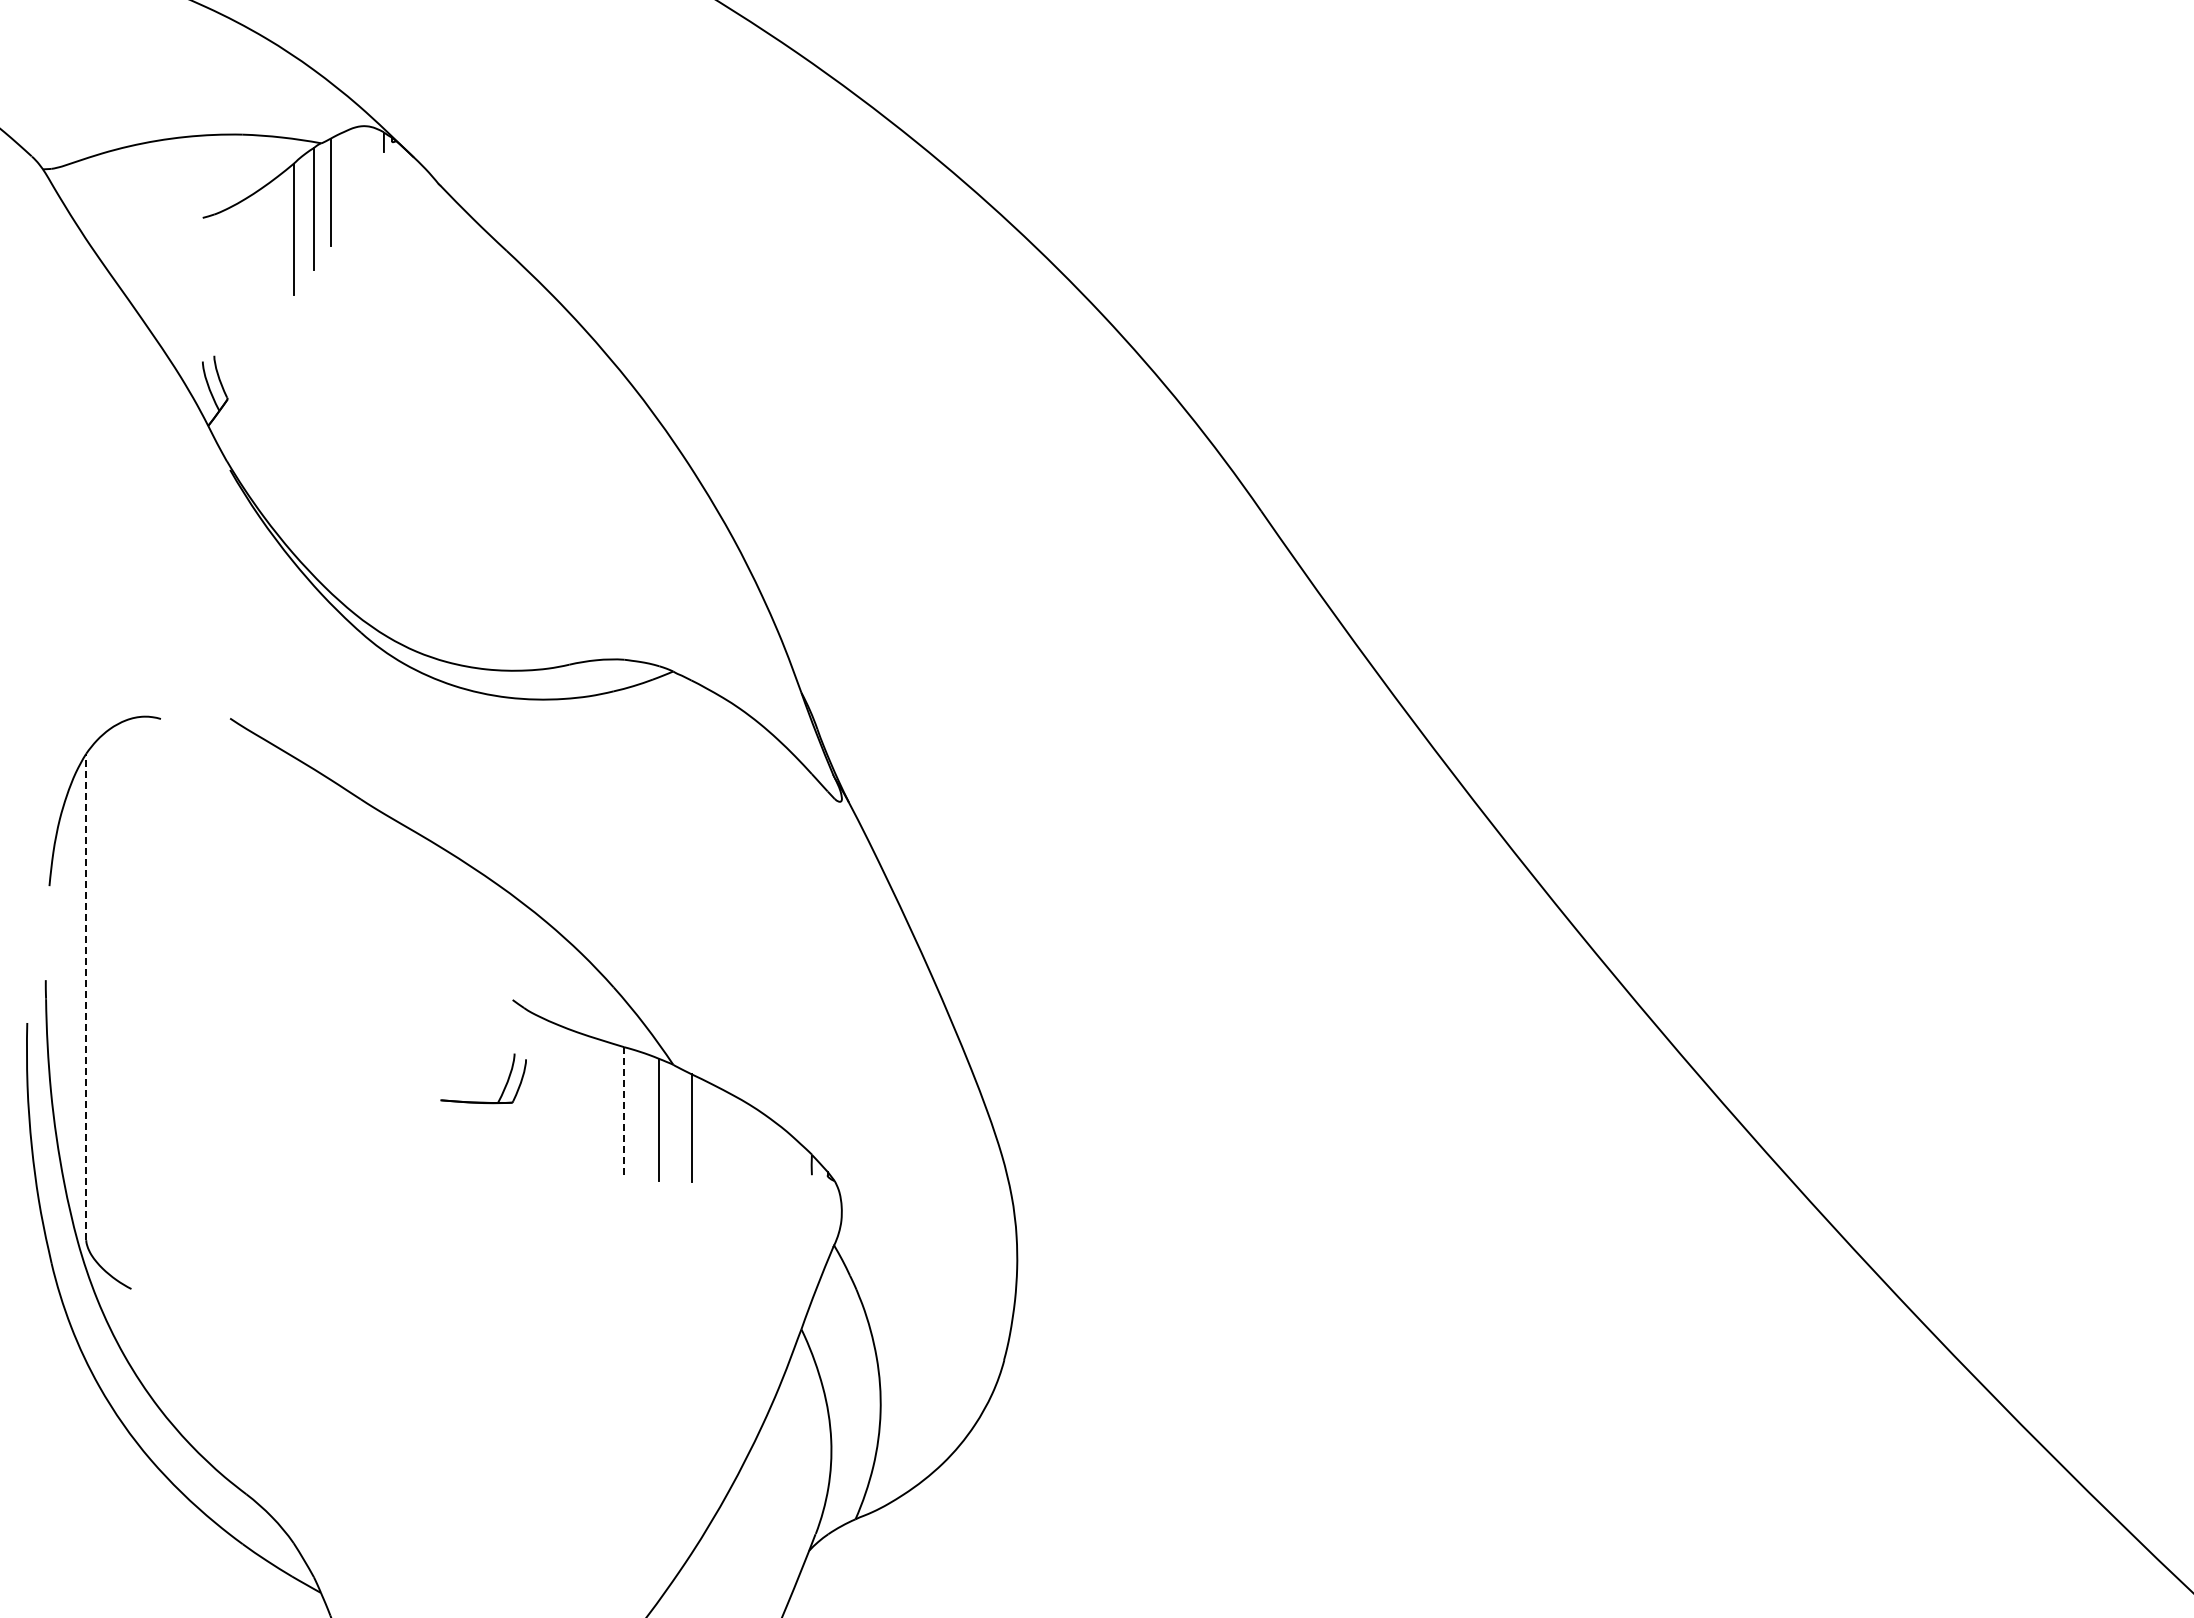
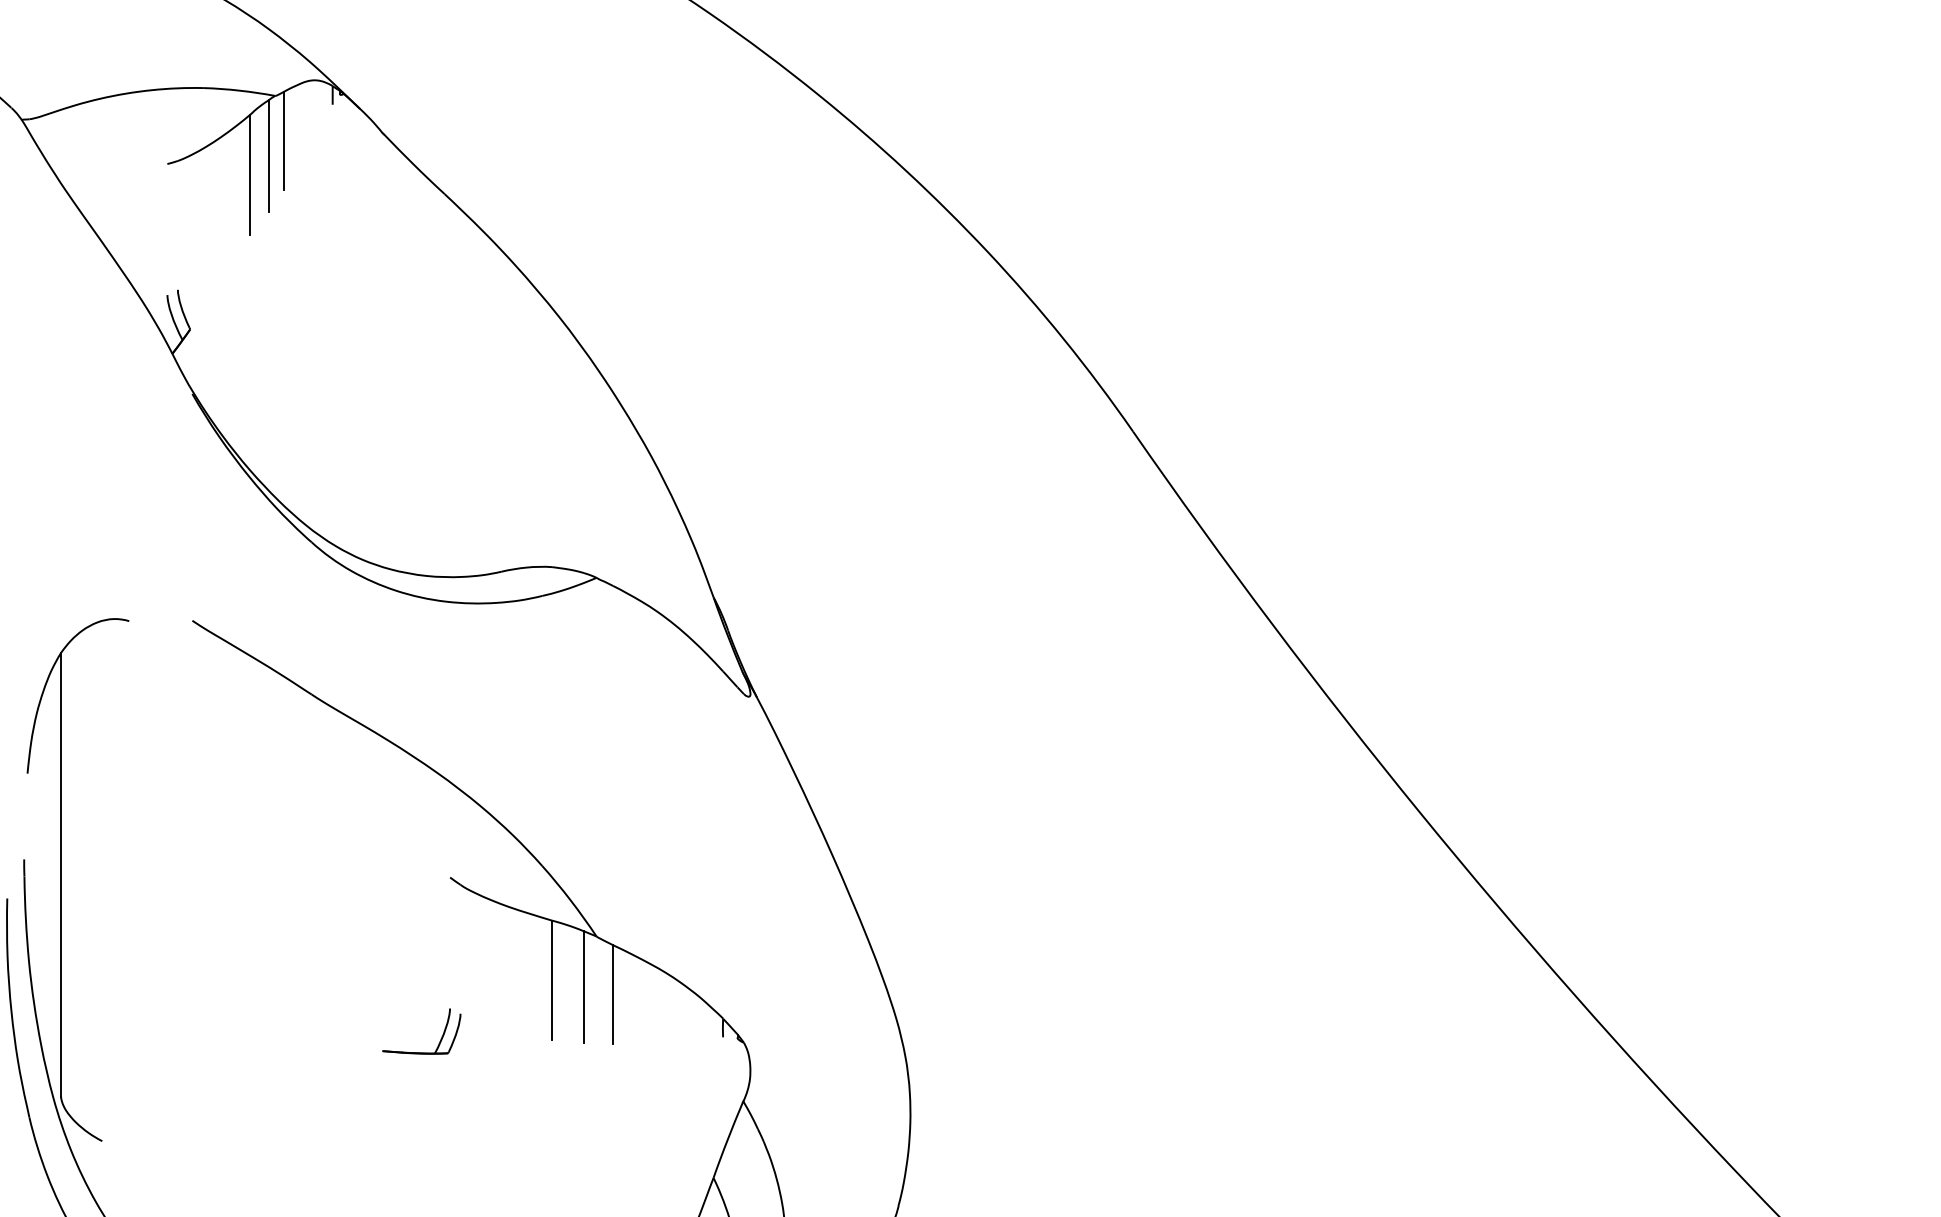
line: (86, 996) -> (61, 874), dashed -> solid
part: (503, 1088) -> (439, 1040), moved
line: (624, 1112) -> (552, 980), dashed -> solid

